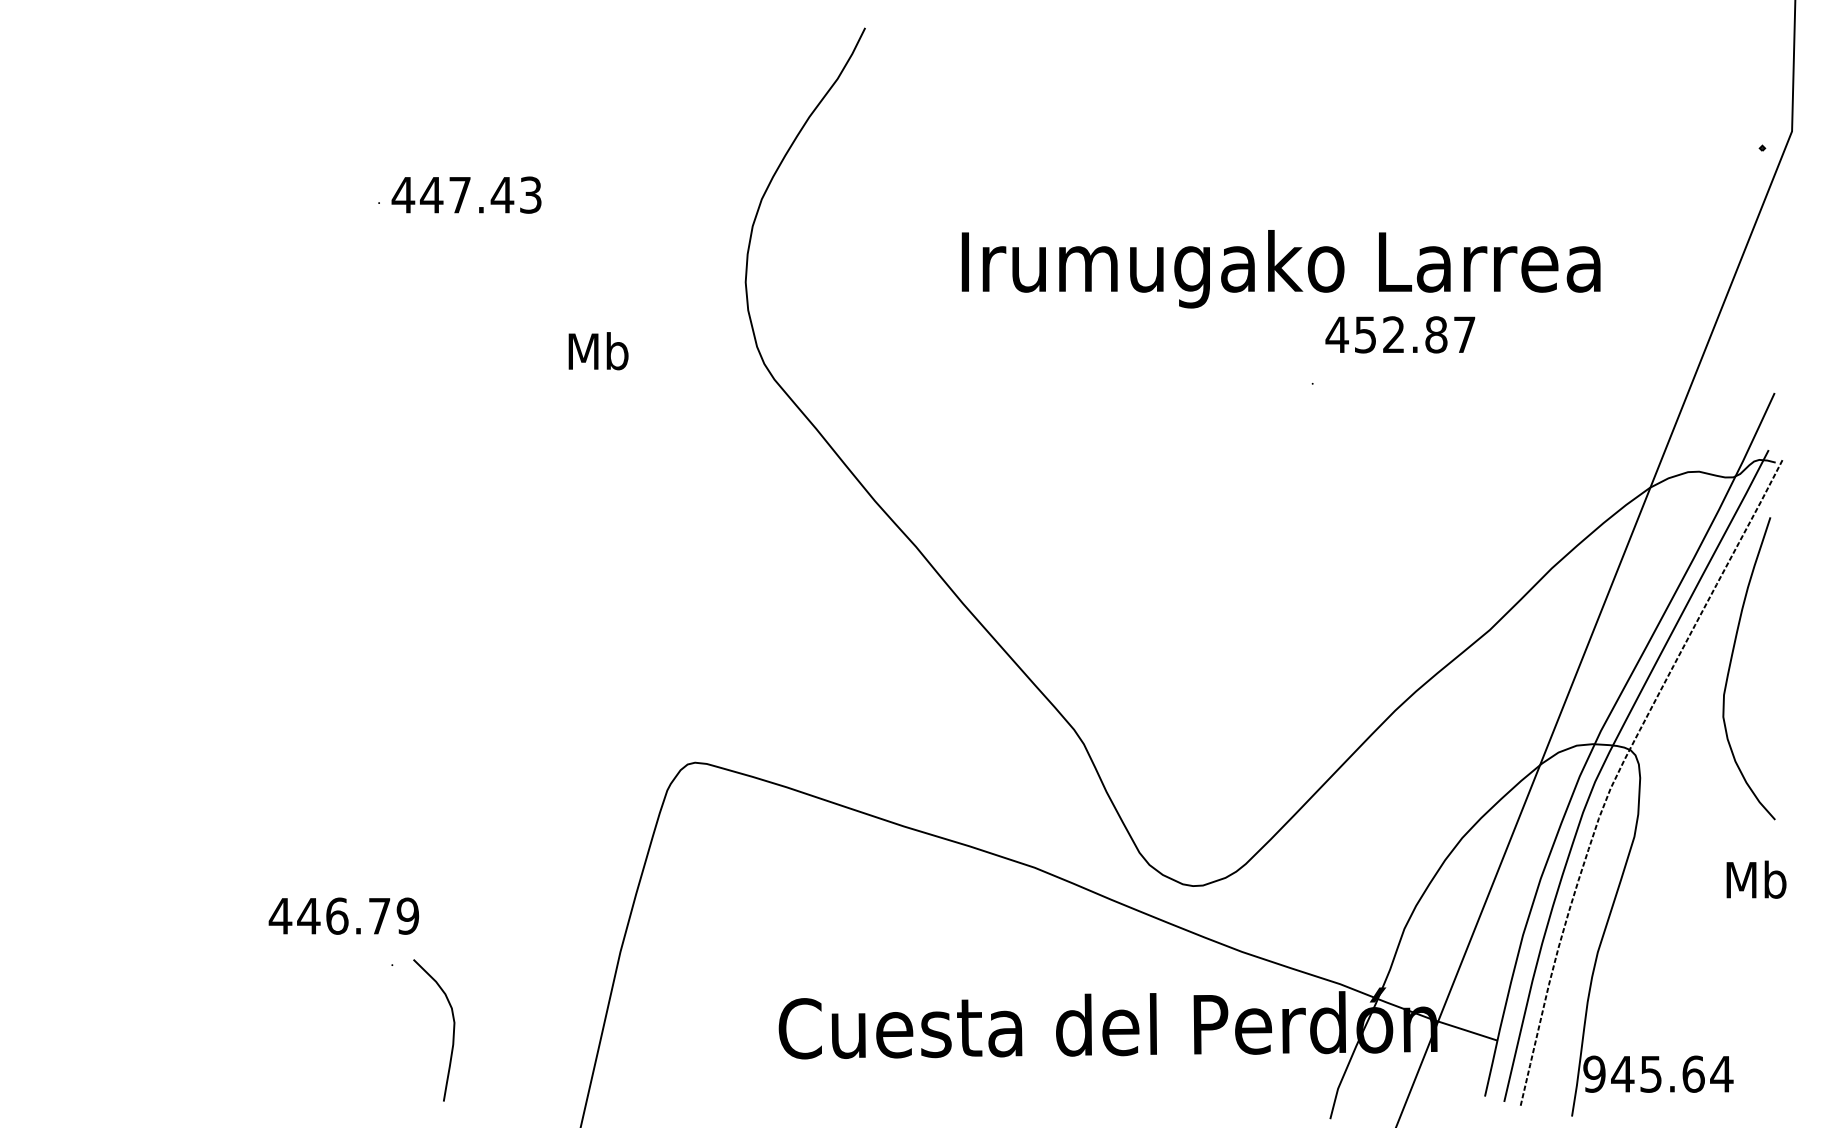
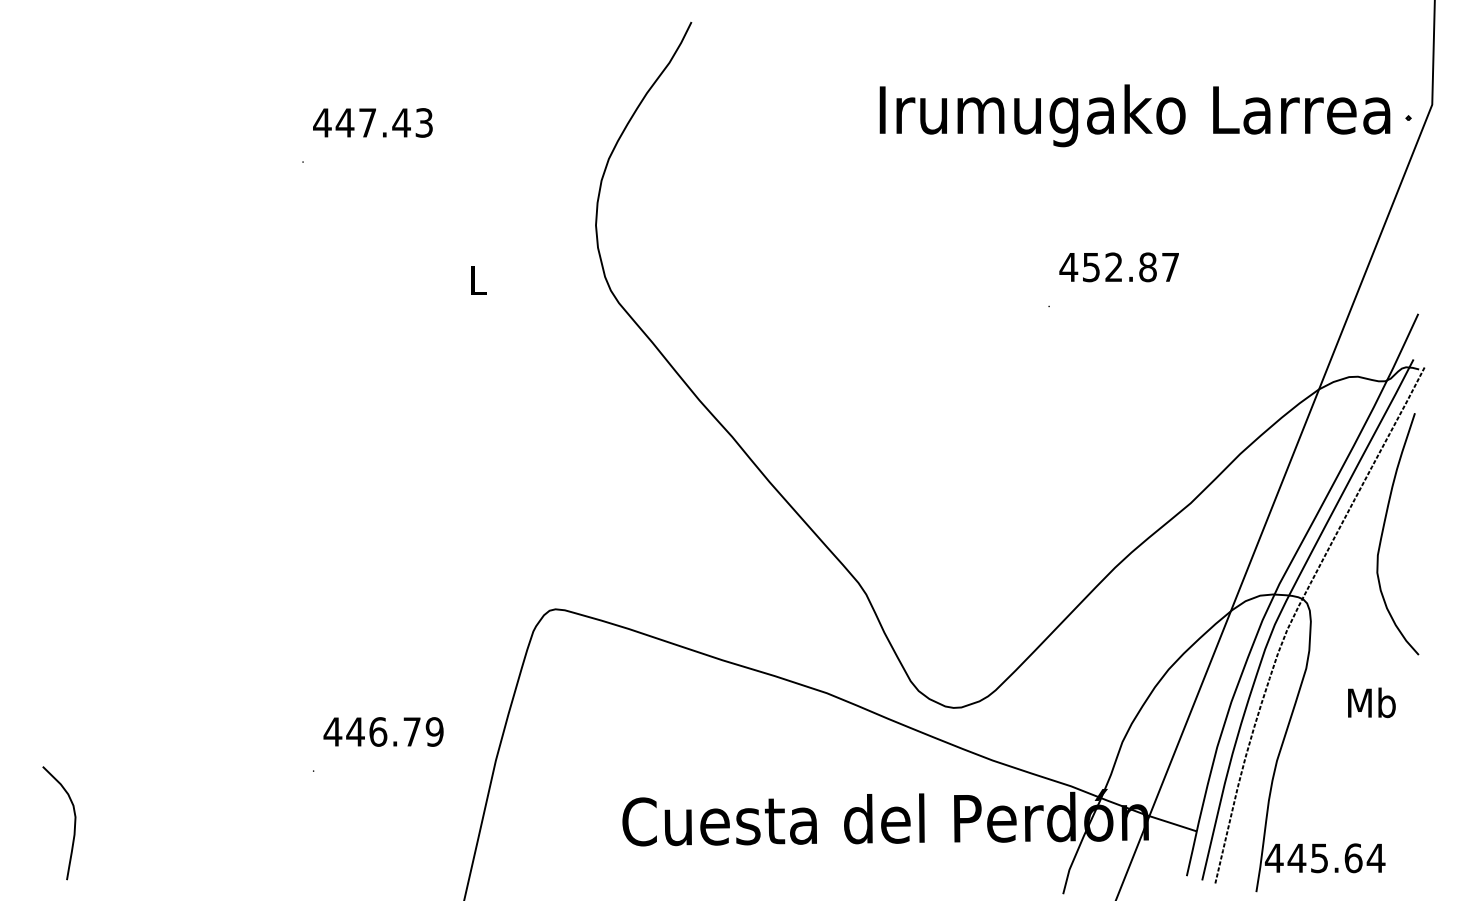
text: (466, 194) -> (372, 122), moved
text: (1280, 269) -> (1134, 116), moved
text: (598, 351) -> (478, 280), Mb -> L
text: (1756, 879) -> (1371, 702), moved
text: (343, 915) -> (383, 731), moved
curve: (452, 1034) -> (73, 826), moved
text: (1594, 1073) -> (1274, 857), 945.64 -> 445.64

